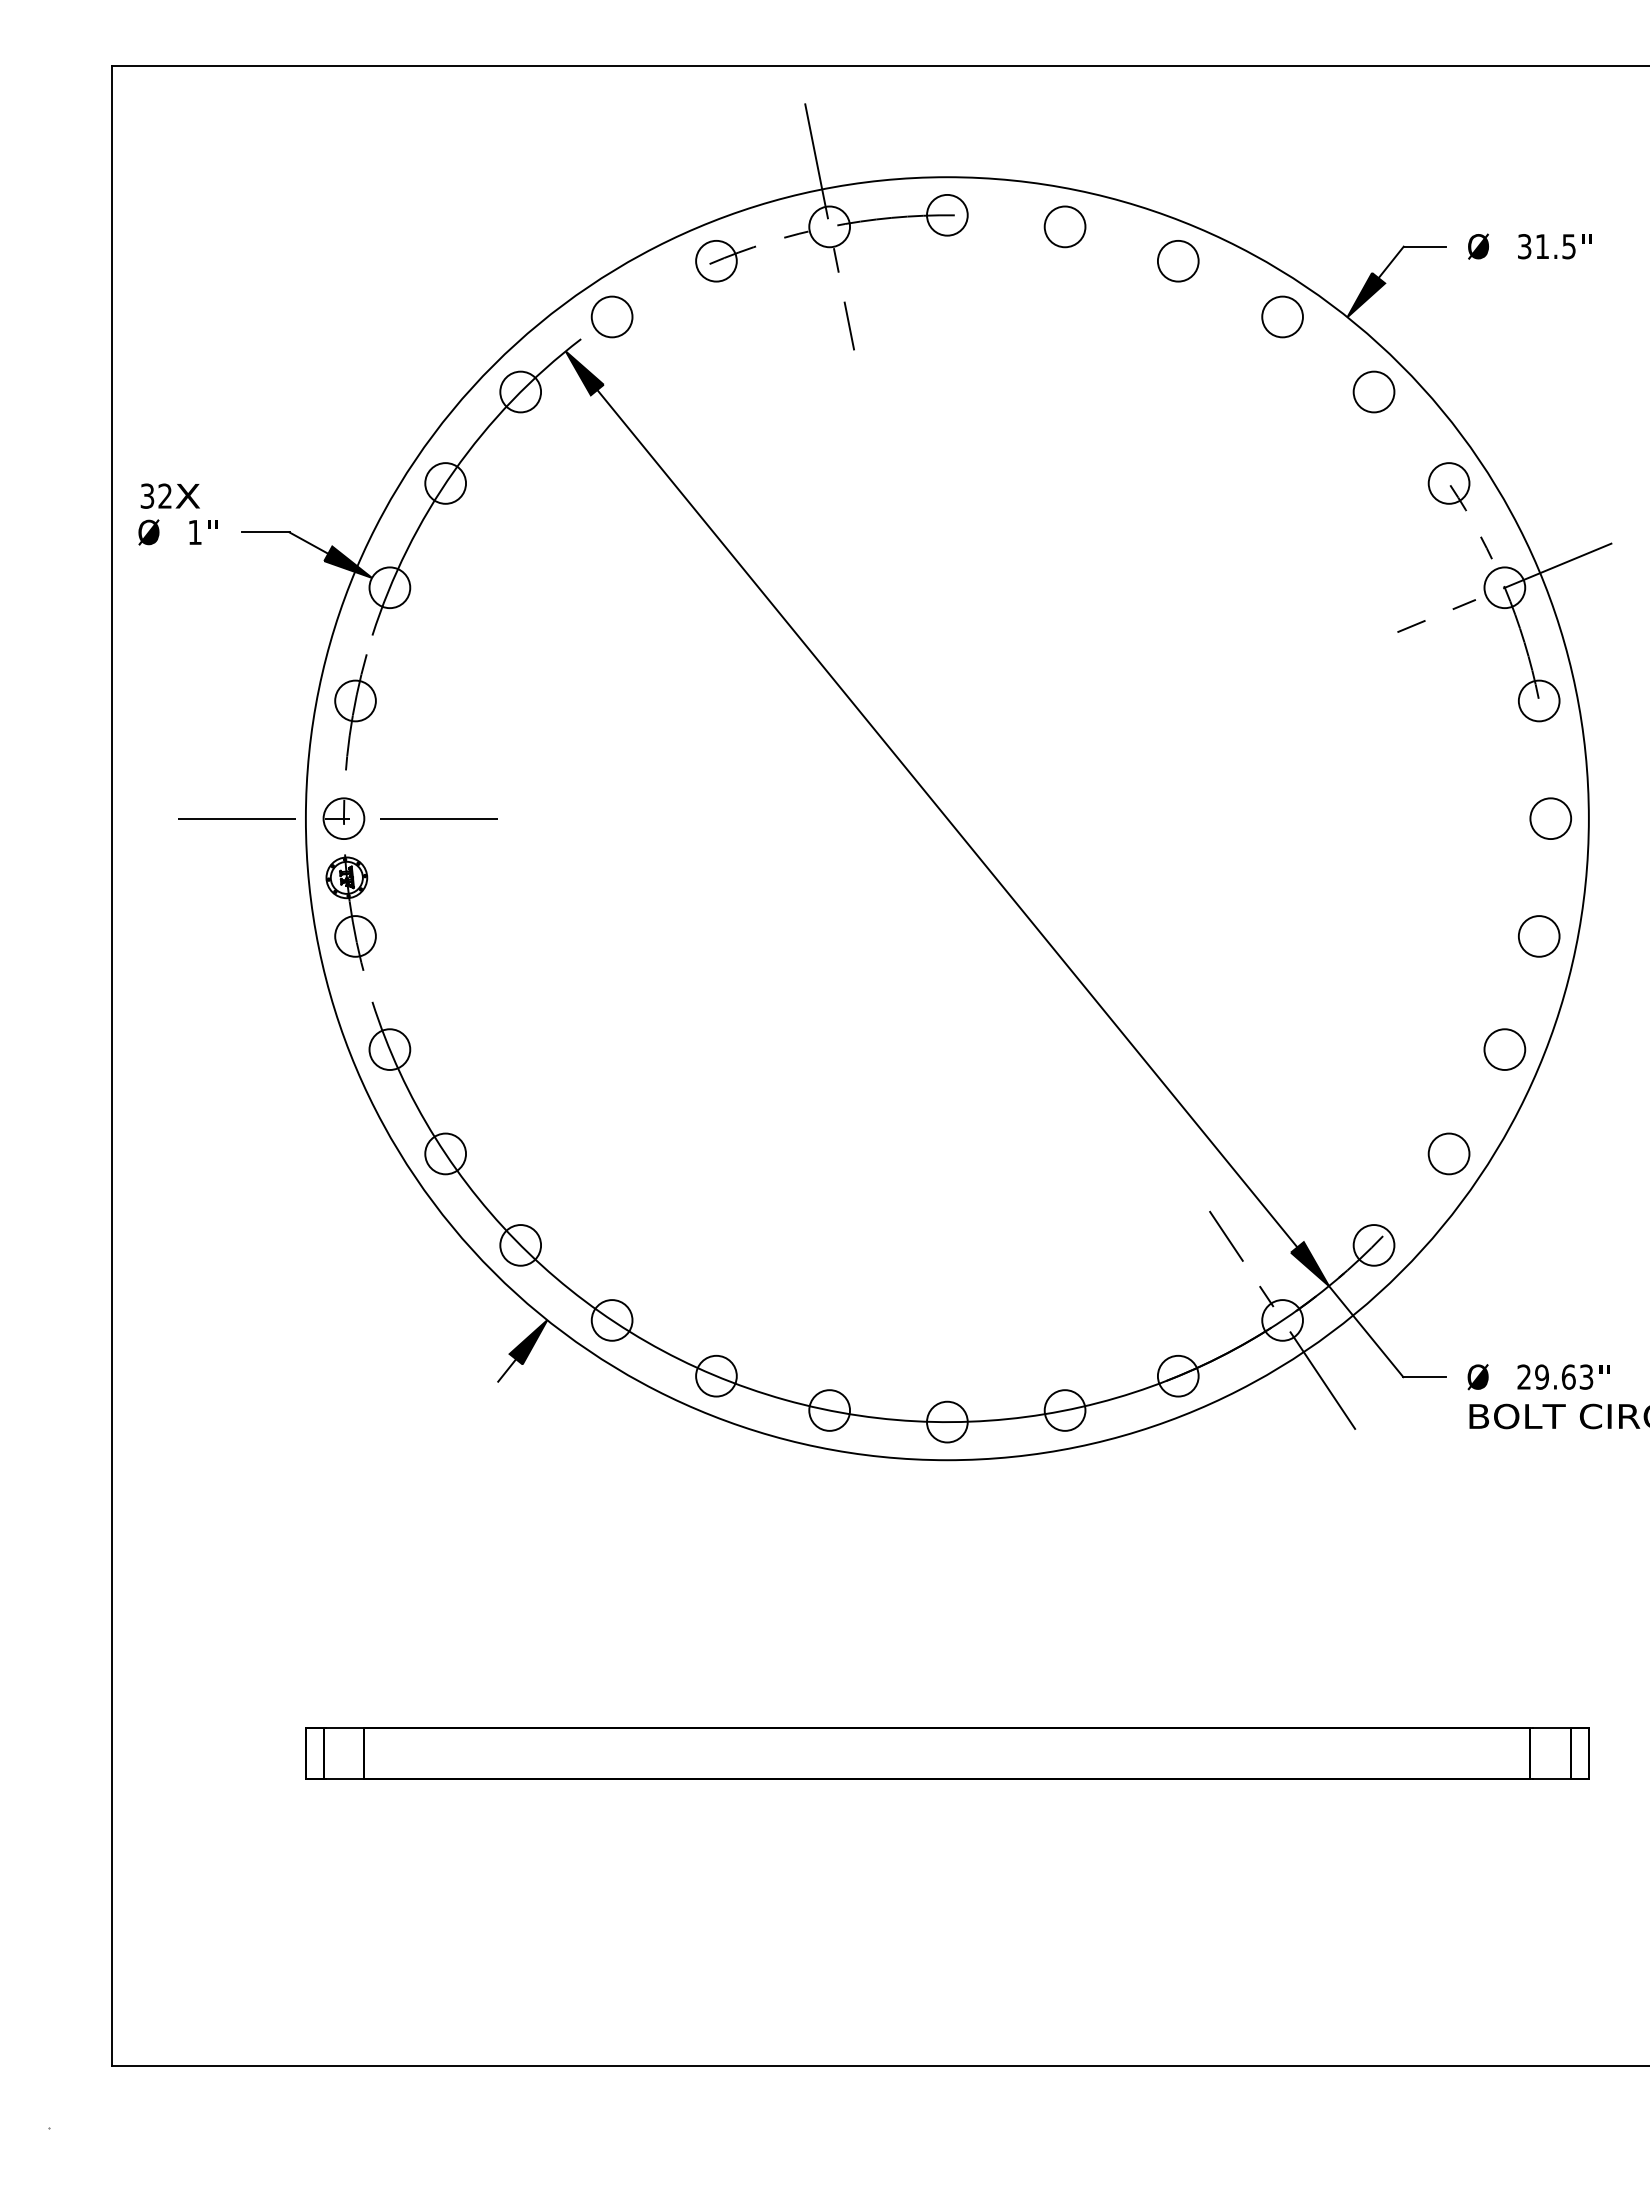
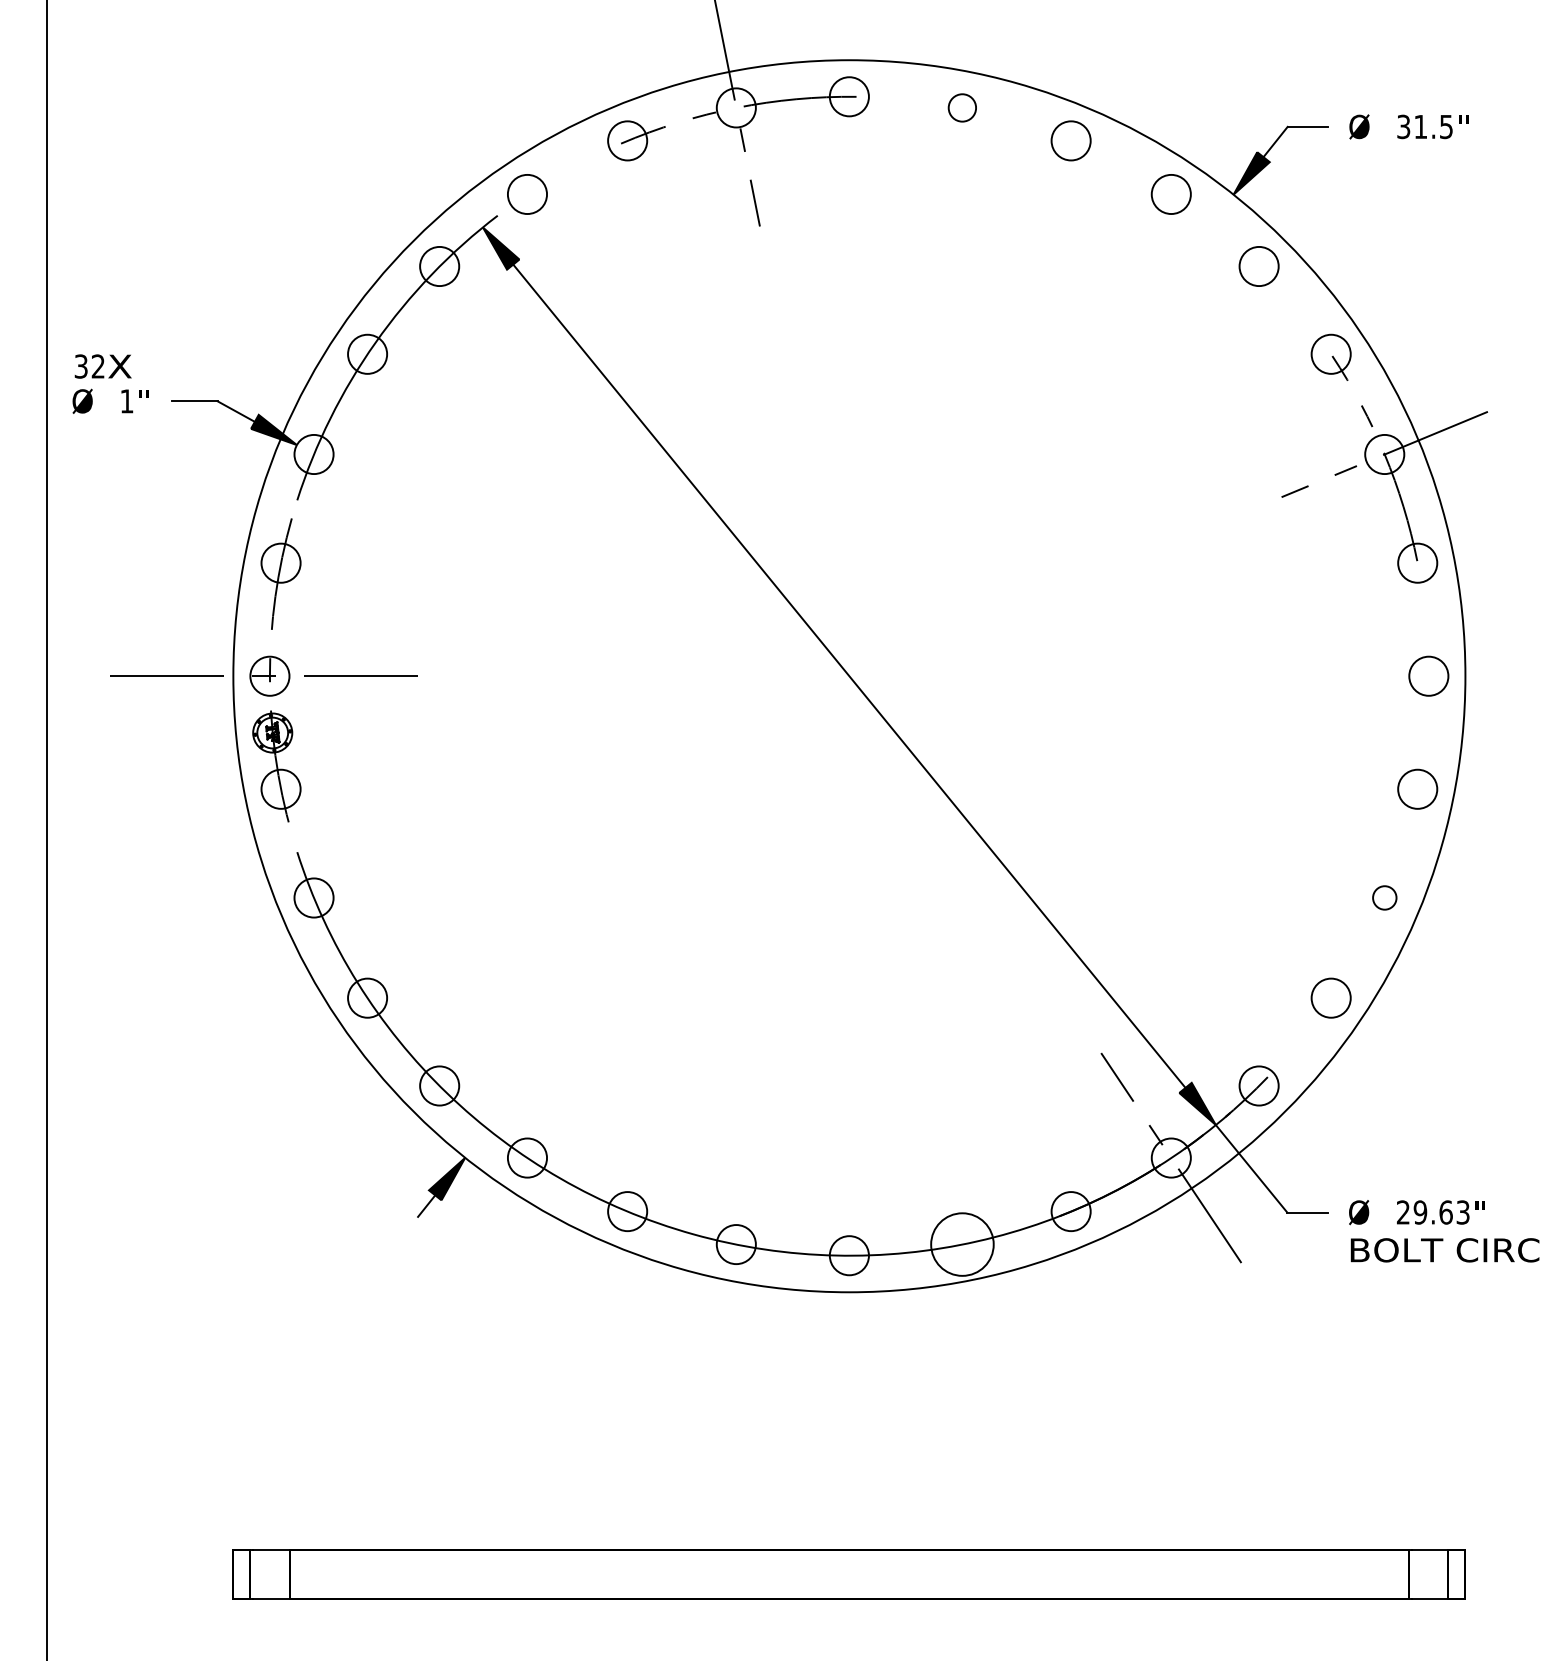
circle: (1064, 226) -> (961, 107), size x0.7
circle: (1504, 1049) -> (1384, 897), size x0.6
circle: (1064, 1410) -> (961, 1244), size x1.6

